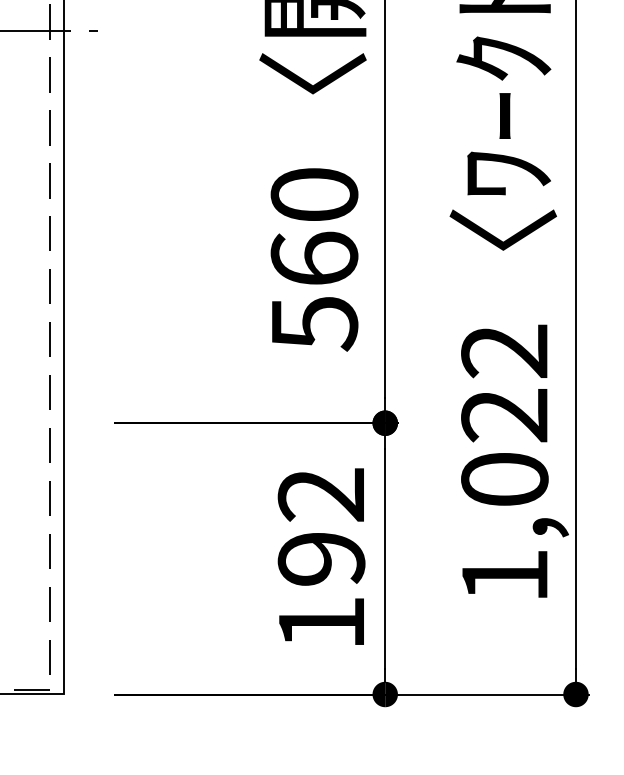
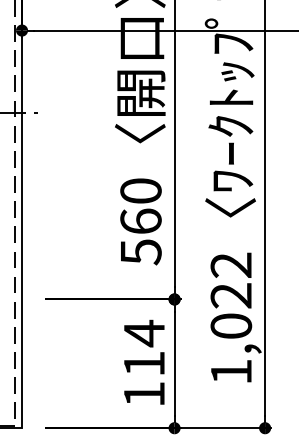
text: (321, 524) -> (144, 347), 192 -> 114

